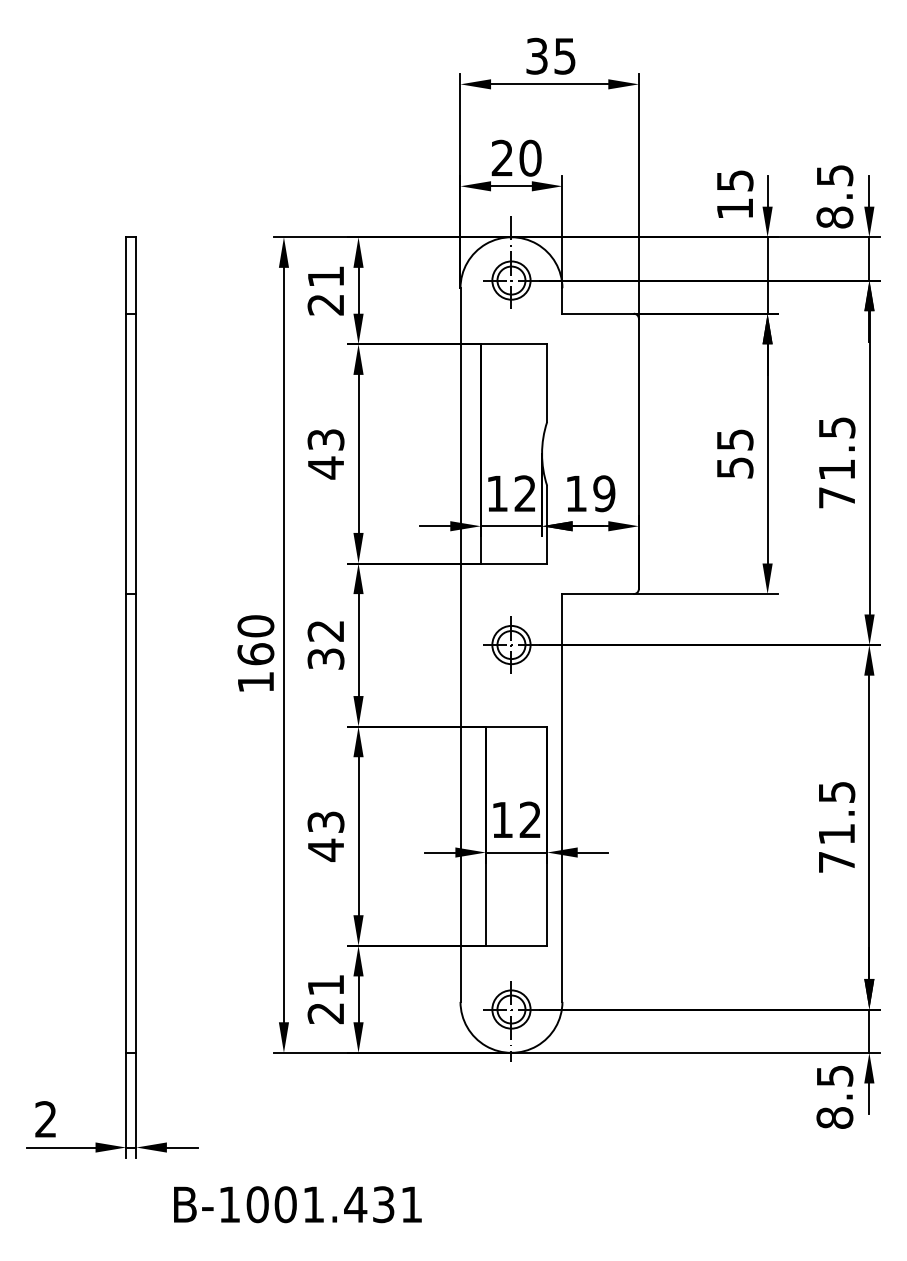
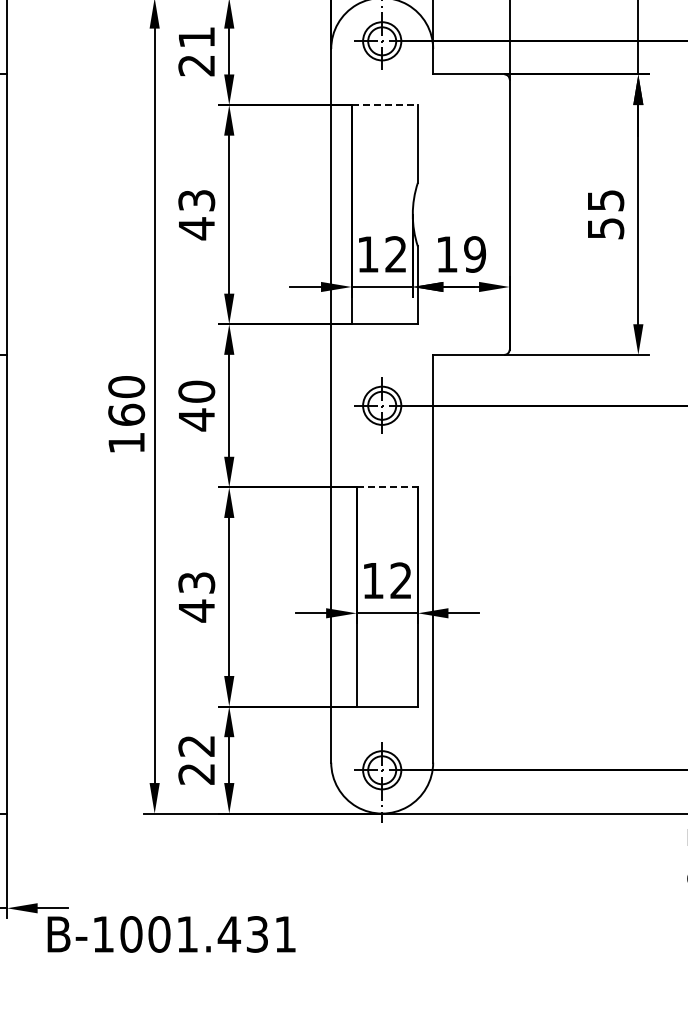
line: (514, 344) -> (385, 105), solid -> dashed
text: (325, 645) -> (196, 406), 32 -> 40
line: (516, 726) -> (387, 487), solid -> dashed
text: (325, 985) -> (196, 746), 21 -> 22
text: (297, 1204) -> (171, 934), moved

